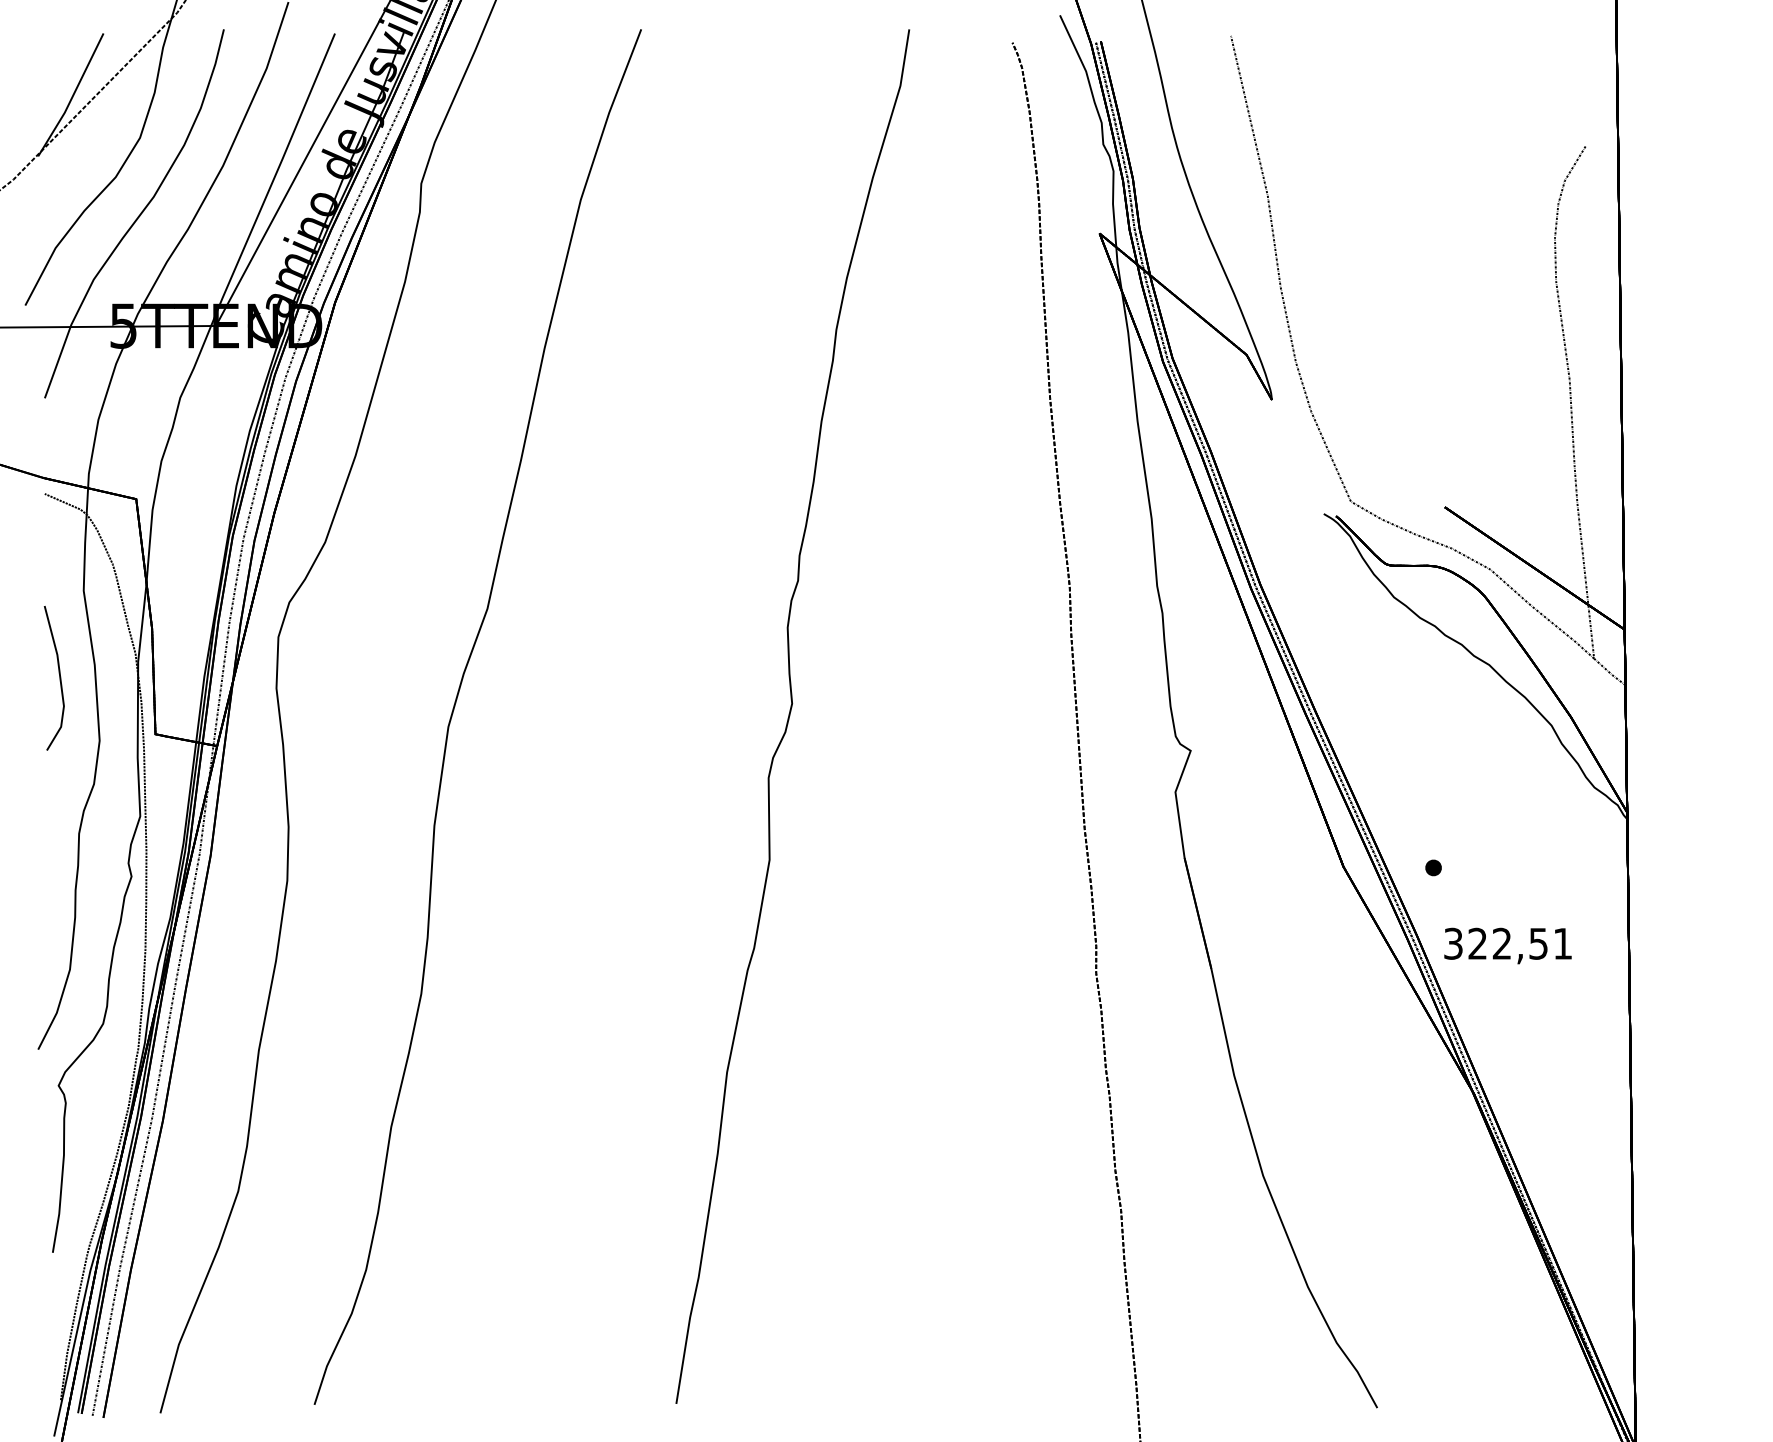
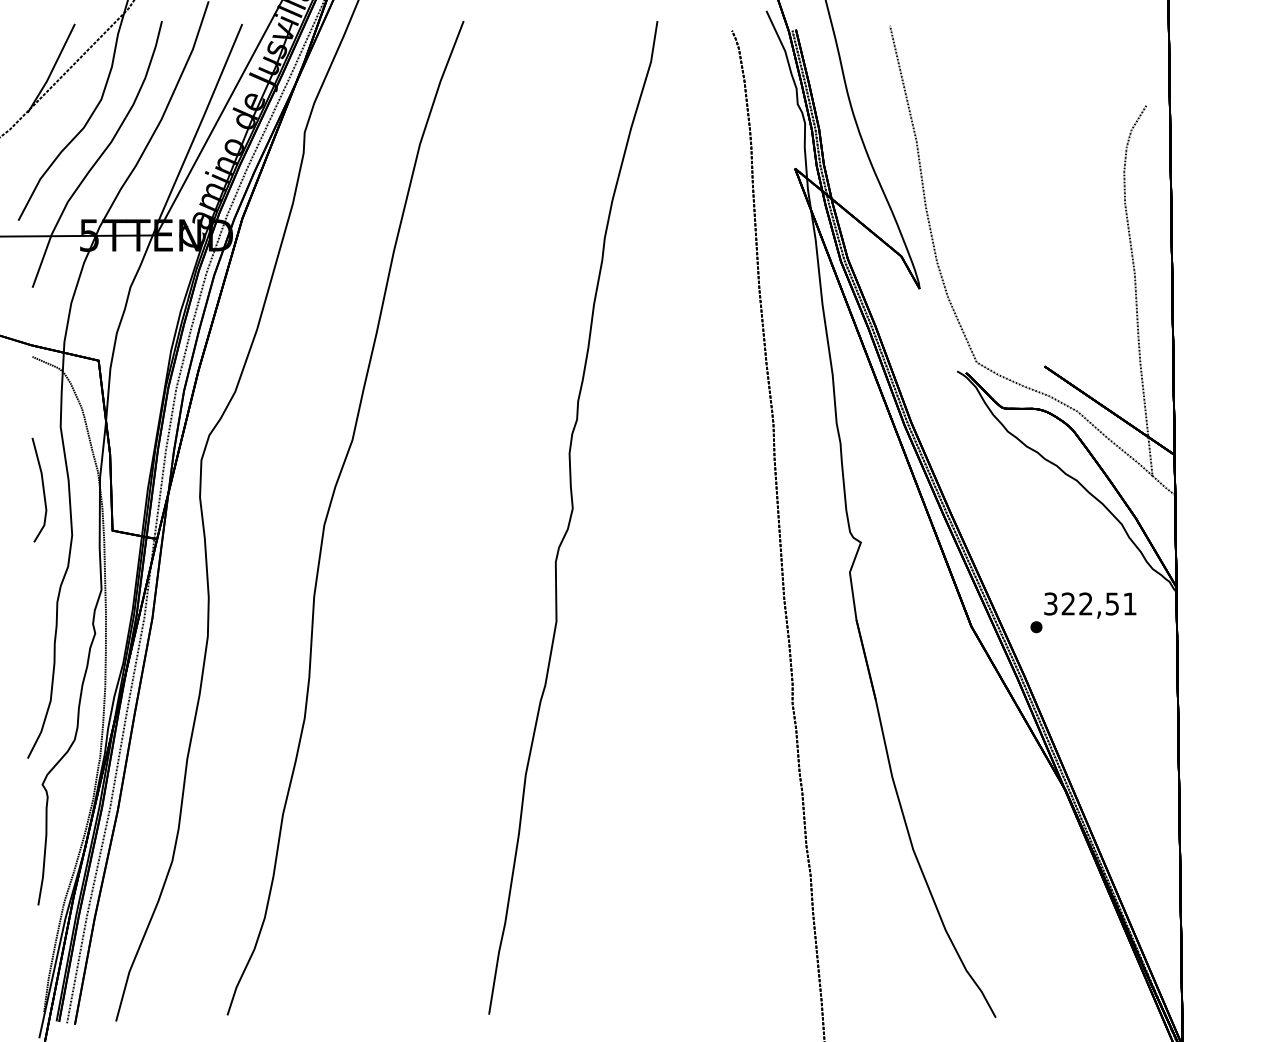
text: (1507, 945) -> (1089, 605), moved

